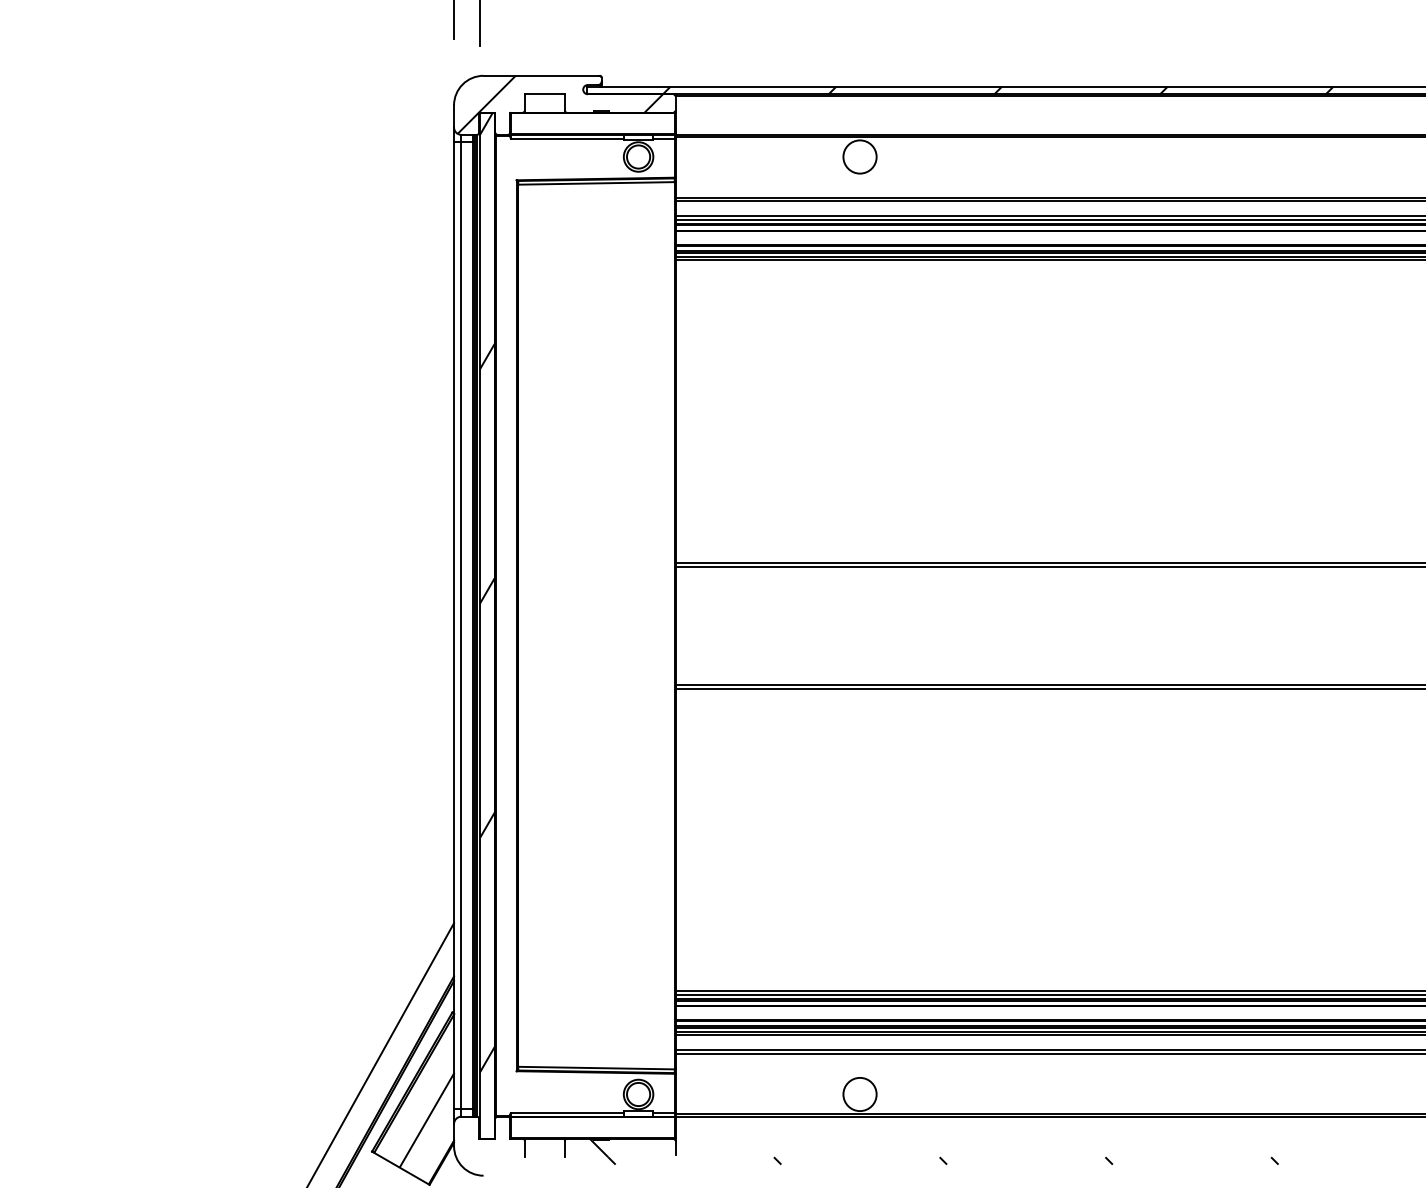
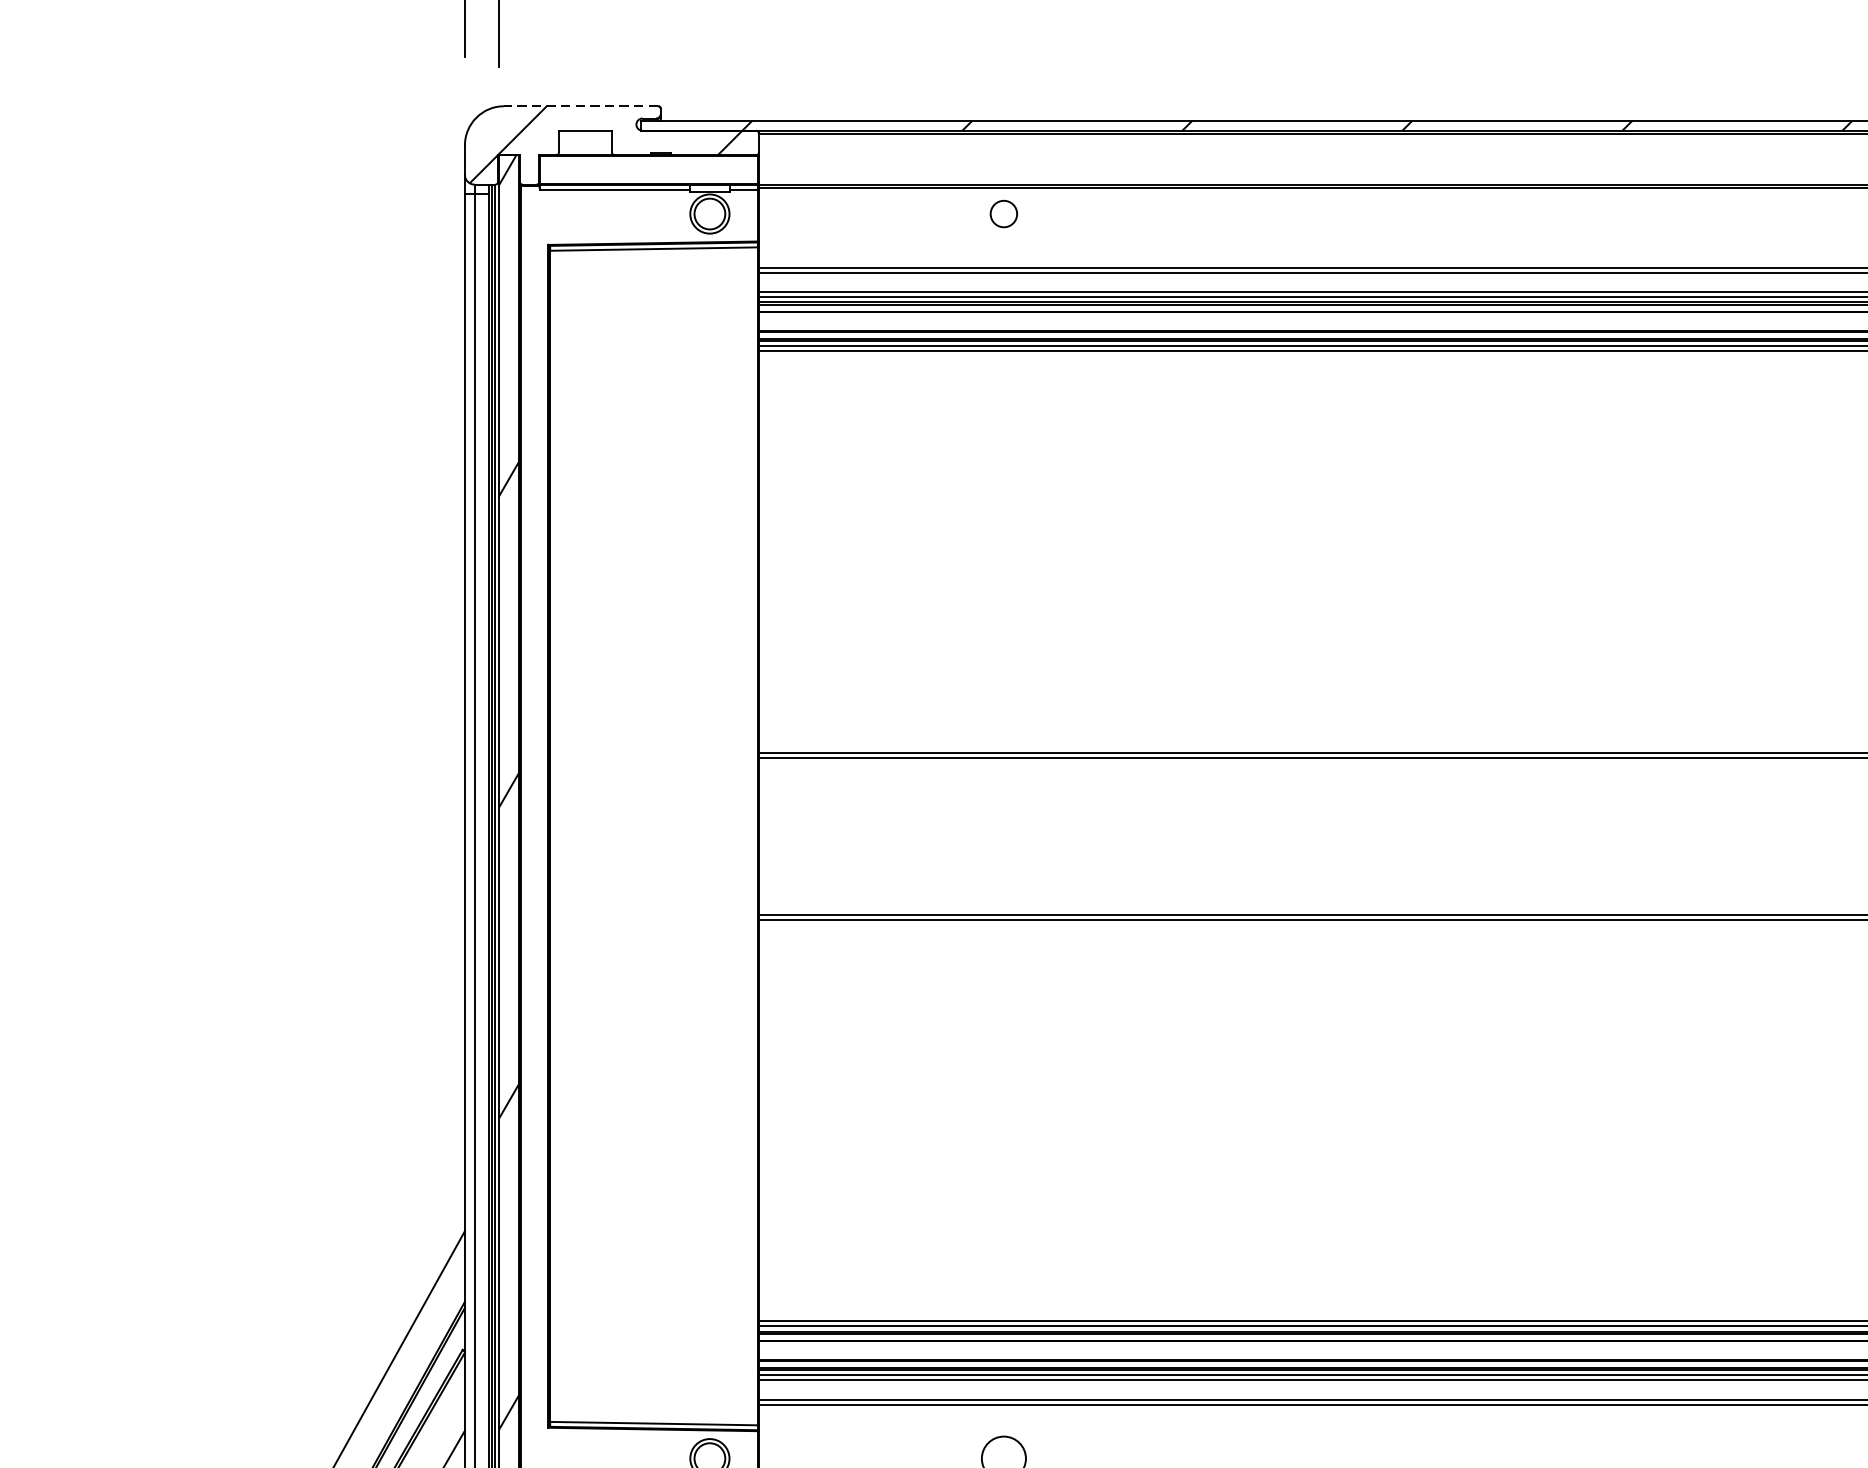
line: (541, 75) -> (581, 105), solid -> dashed
circle: (859, 156) -> (1003, 213), size x0.6

